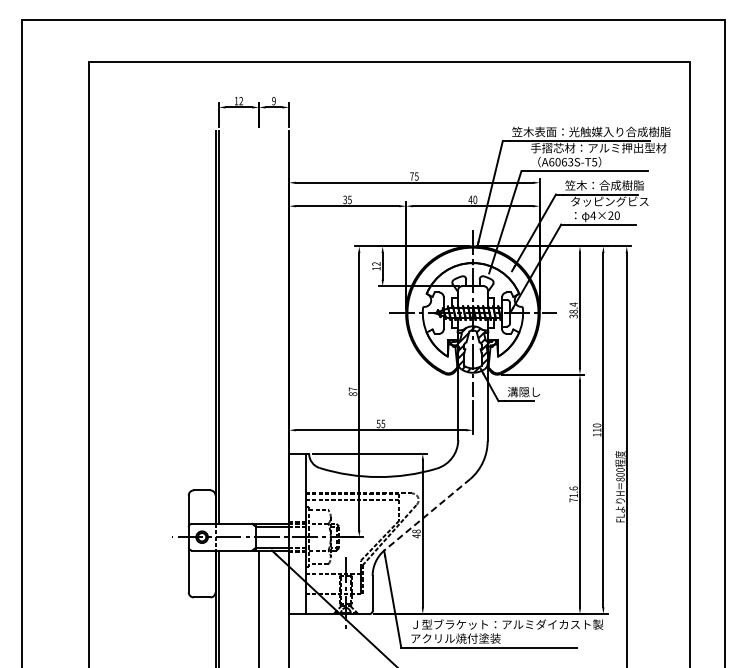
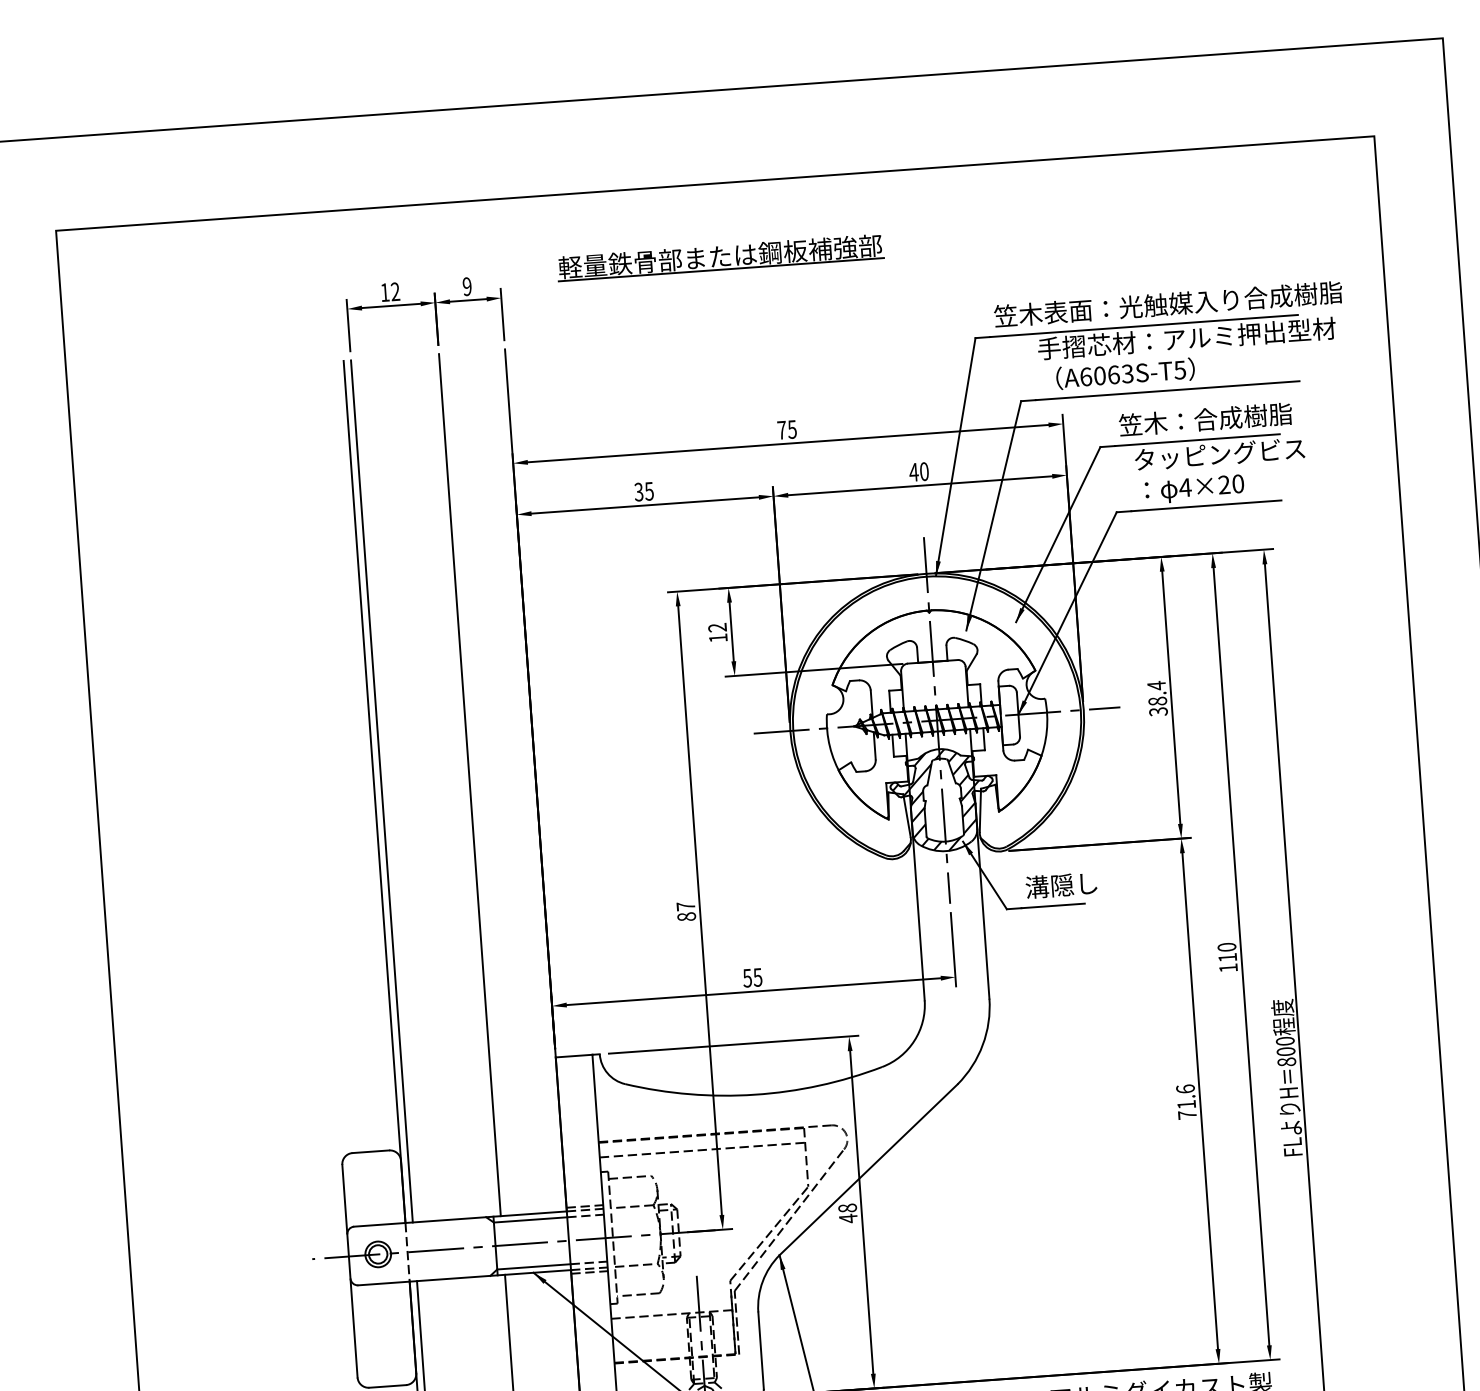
part: (389, 96) -> (719, 258), added
line: (258, 326) -> (468, 783), added
line: (426, 515) -> (866, 1171), dashed -> solid

